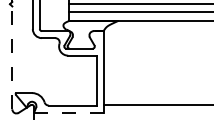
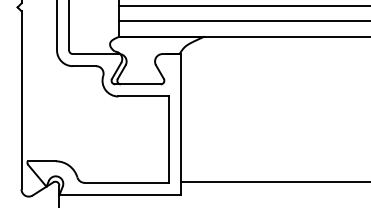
line: (12, 57) -> (21, 99), dashed -> solid
line: (69, 112) -> (120, 194), dashed -> solid

